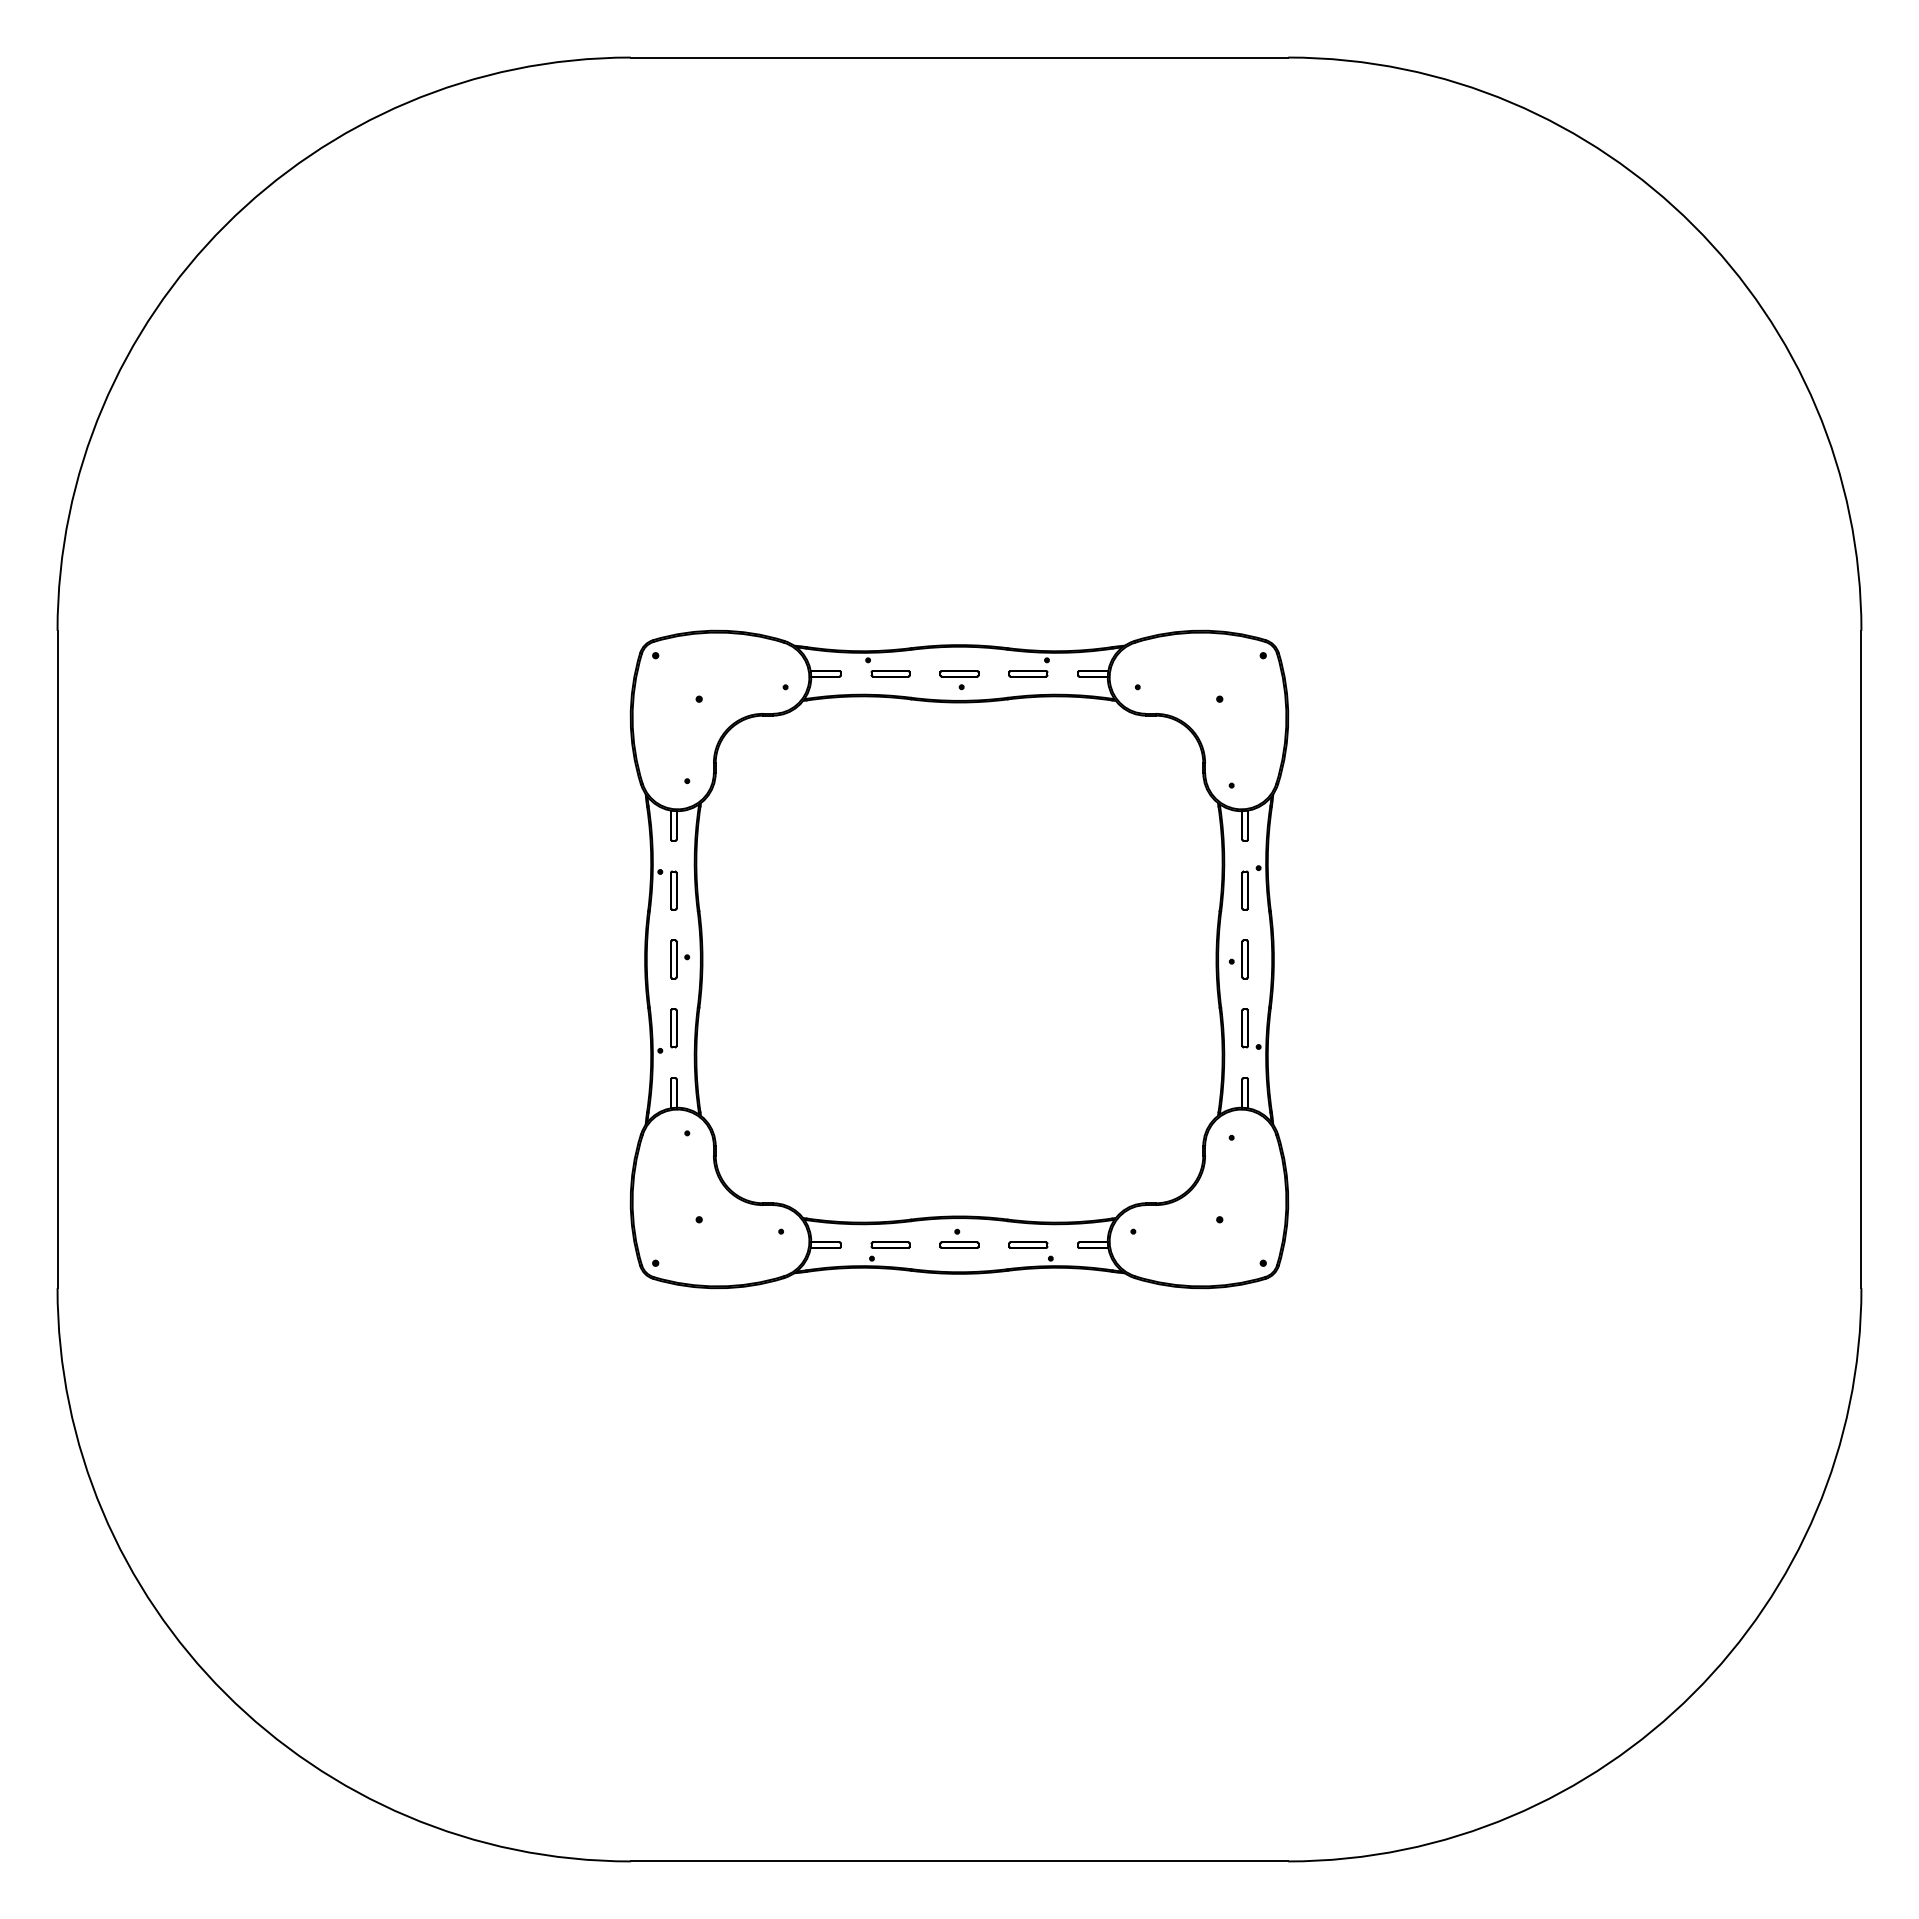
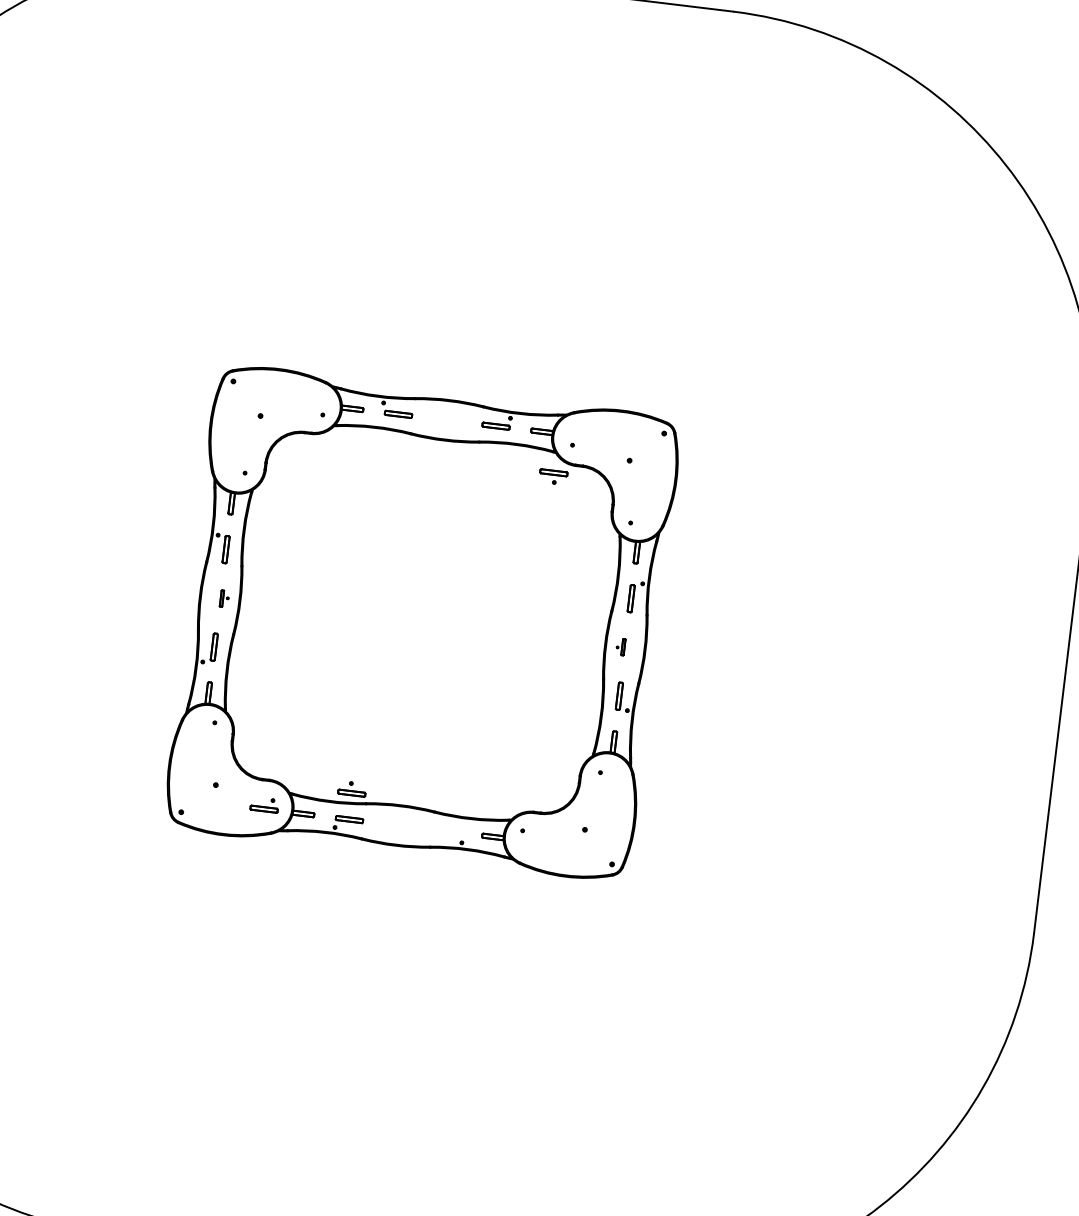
part: (959, 680) -> (553, 477), moved
part: (679, 959) -> (224, 598), size x0.6
part: (1238, 959) -> (620, 646), size x0.6
part: (959, 1238) -> (352, 788), moved
part: (1028, 1244) -> (264, 808), moved

